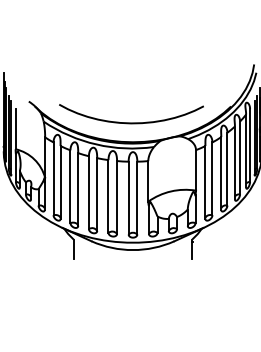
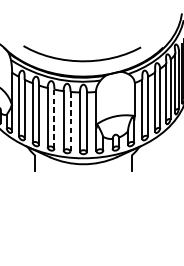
line: (97, 195) -> (54, 119), solid -> dashed
line: (117, 197) -> (70, 121), solid -> dashed

